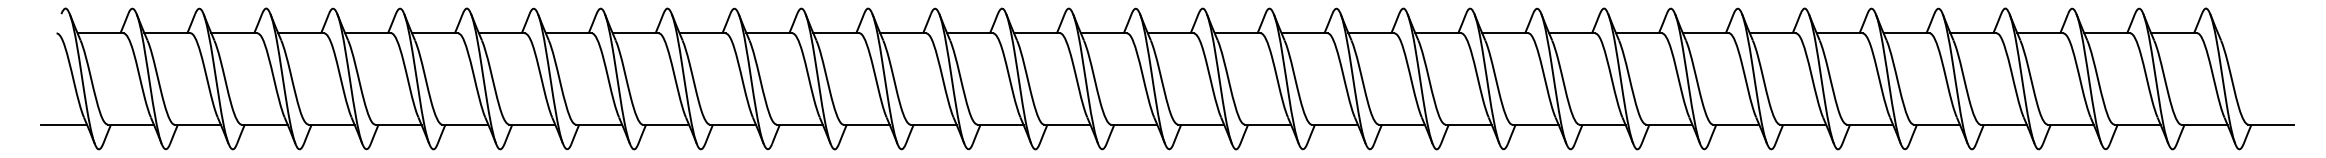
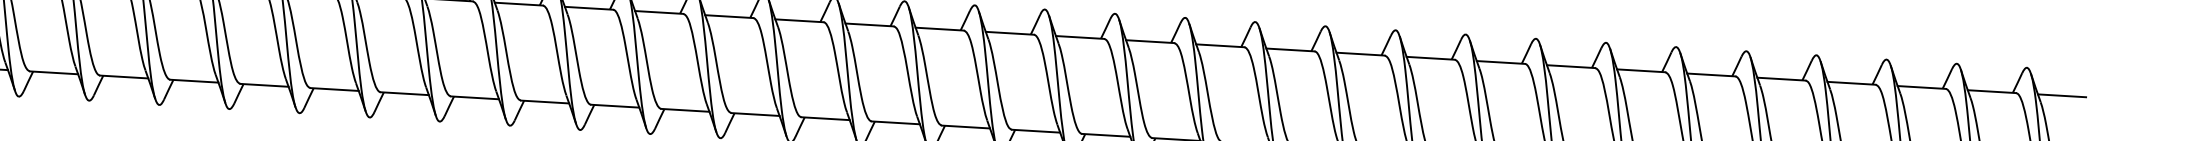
line: (2240, 33) -> (2061, 96), added

